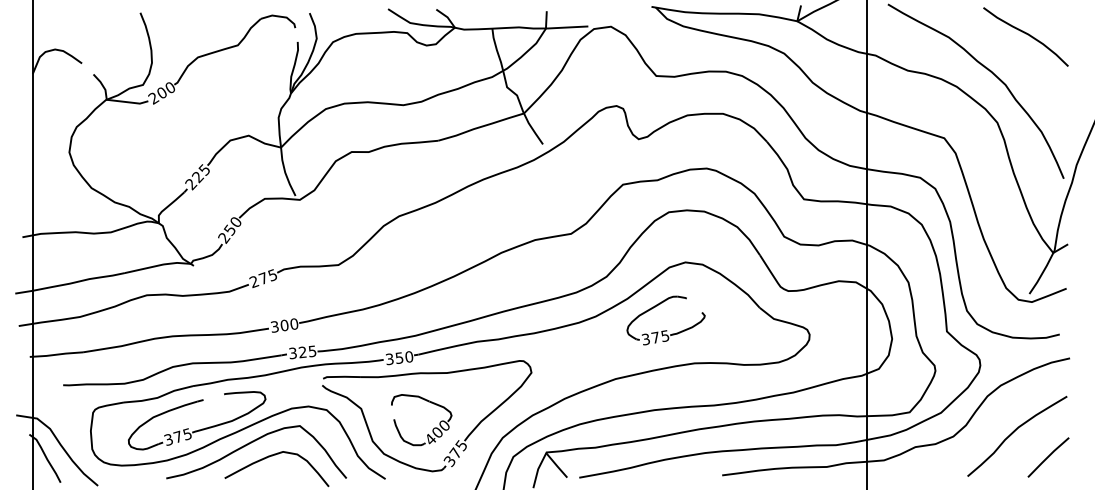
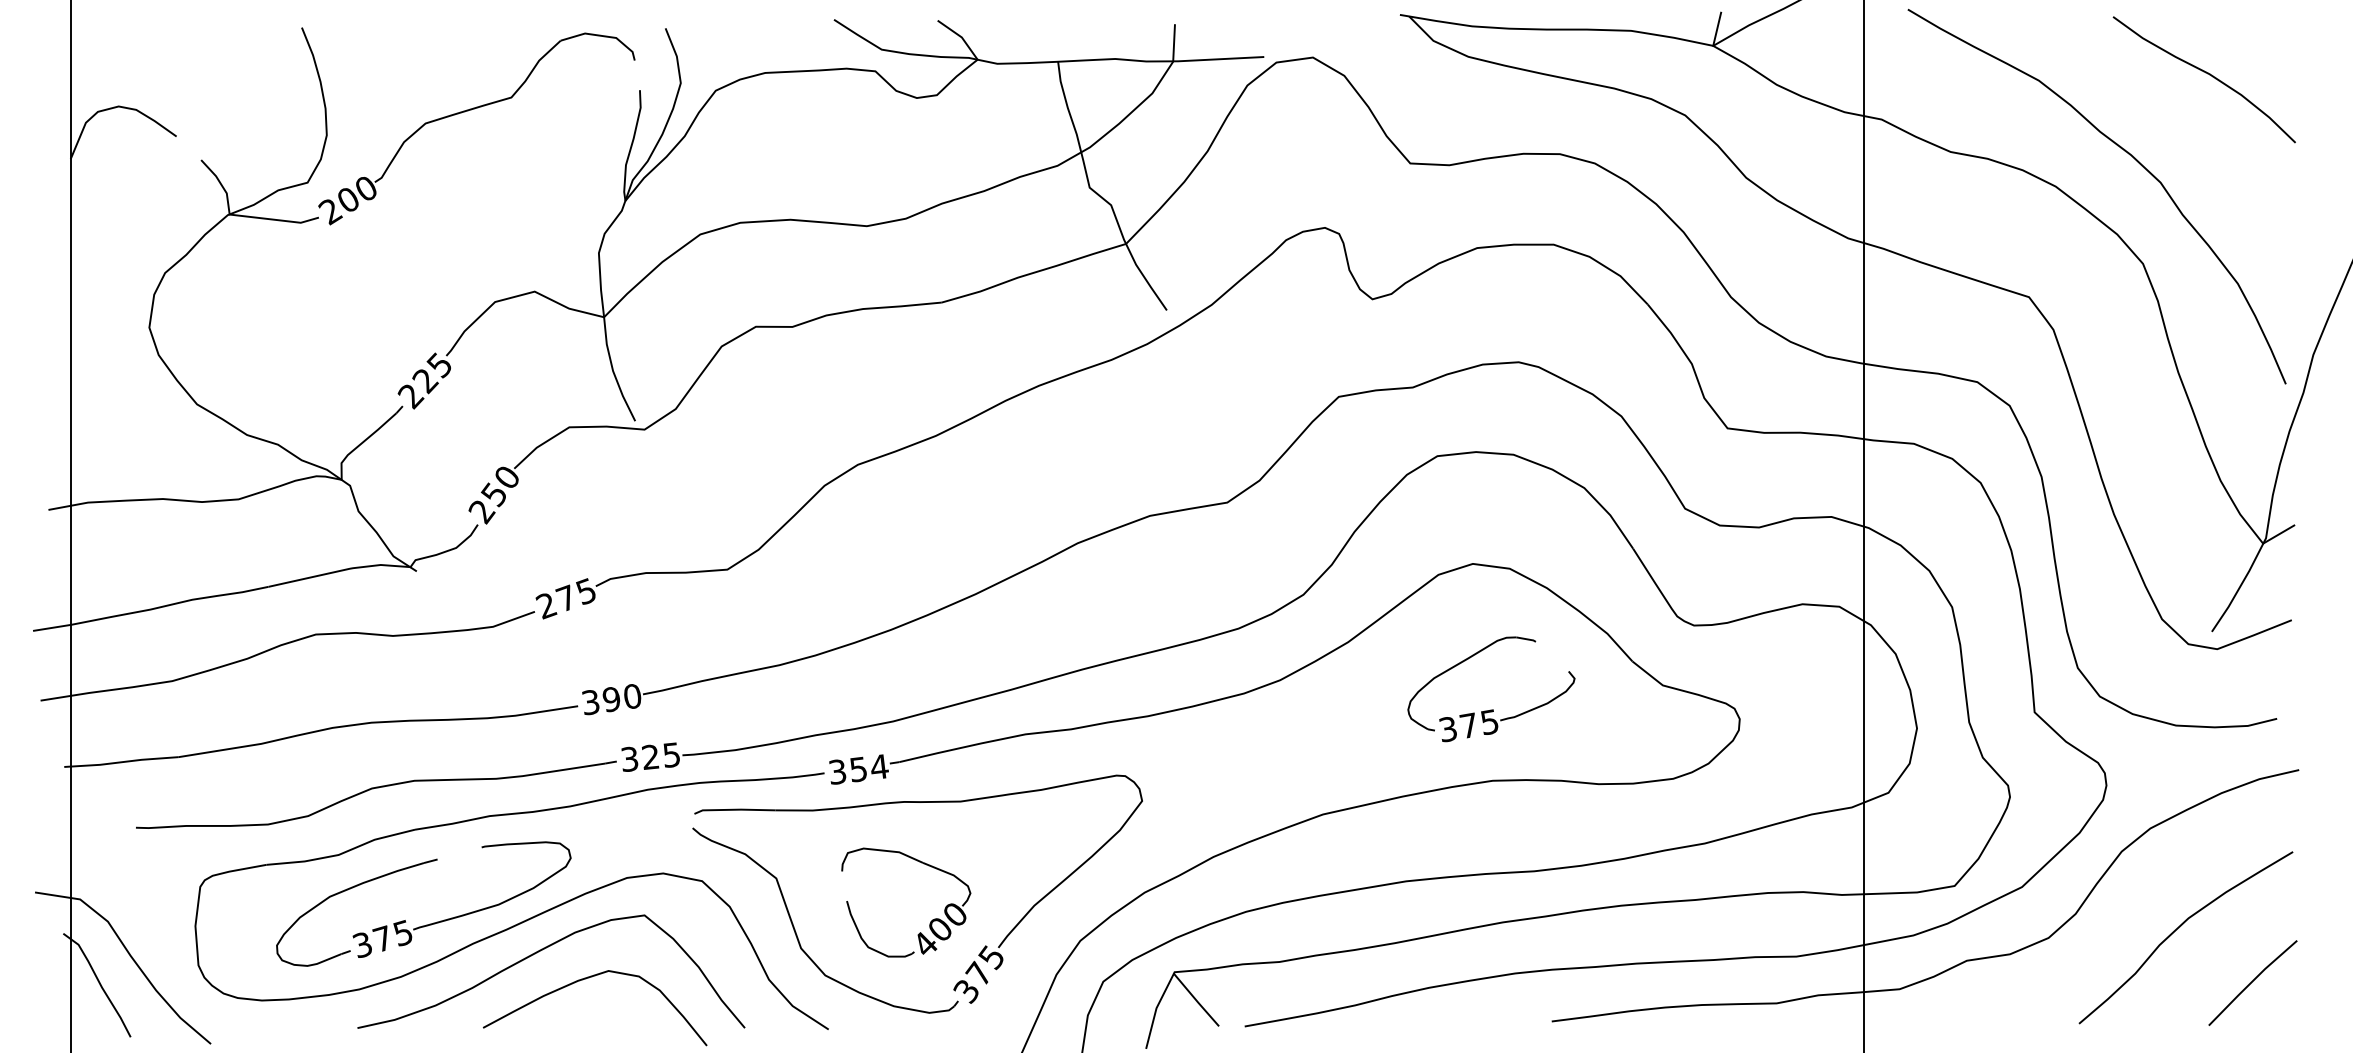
text: (284, 325) -> (611, 699), 300 -> 390
part: (665, 330) -> (1490, 710), moved
text: (409, 356) -> (880, 766), 350 -> 354

